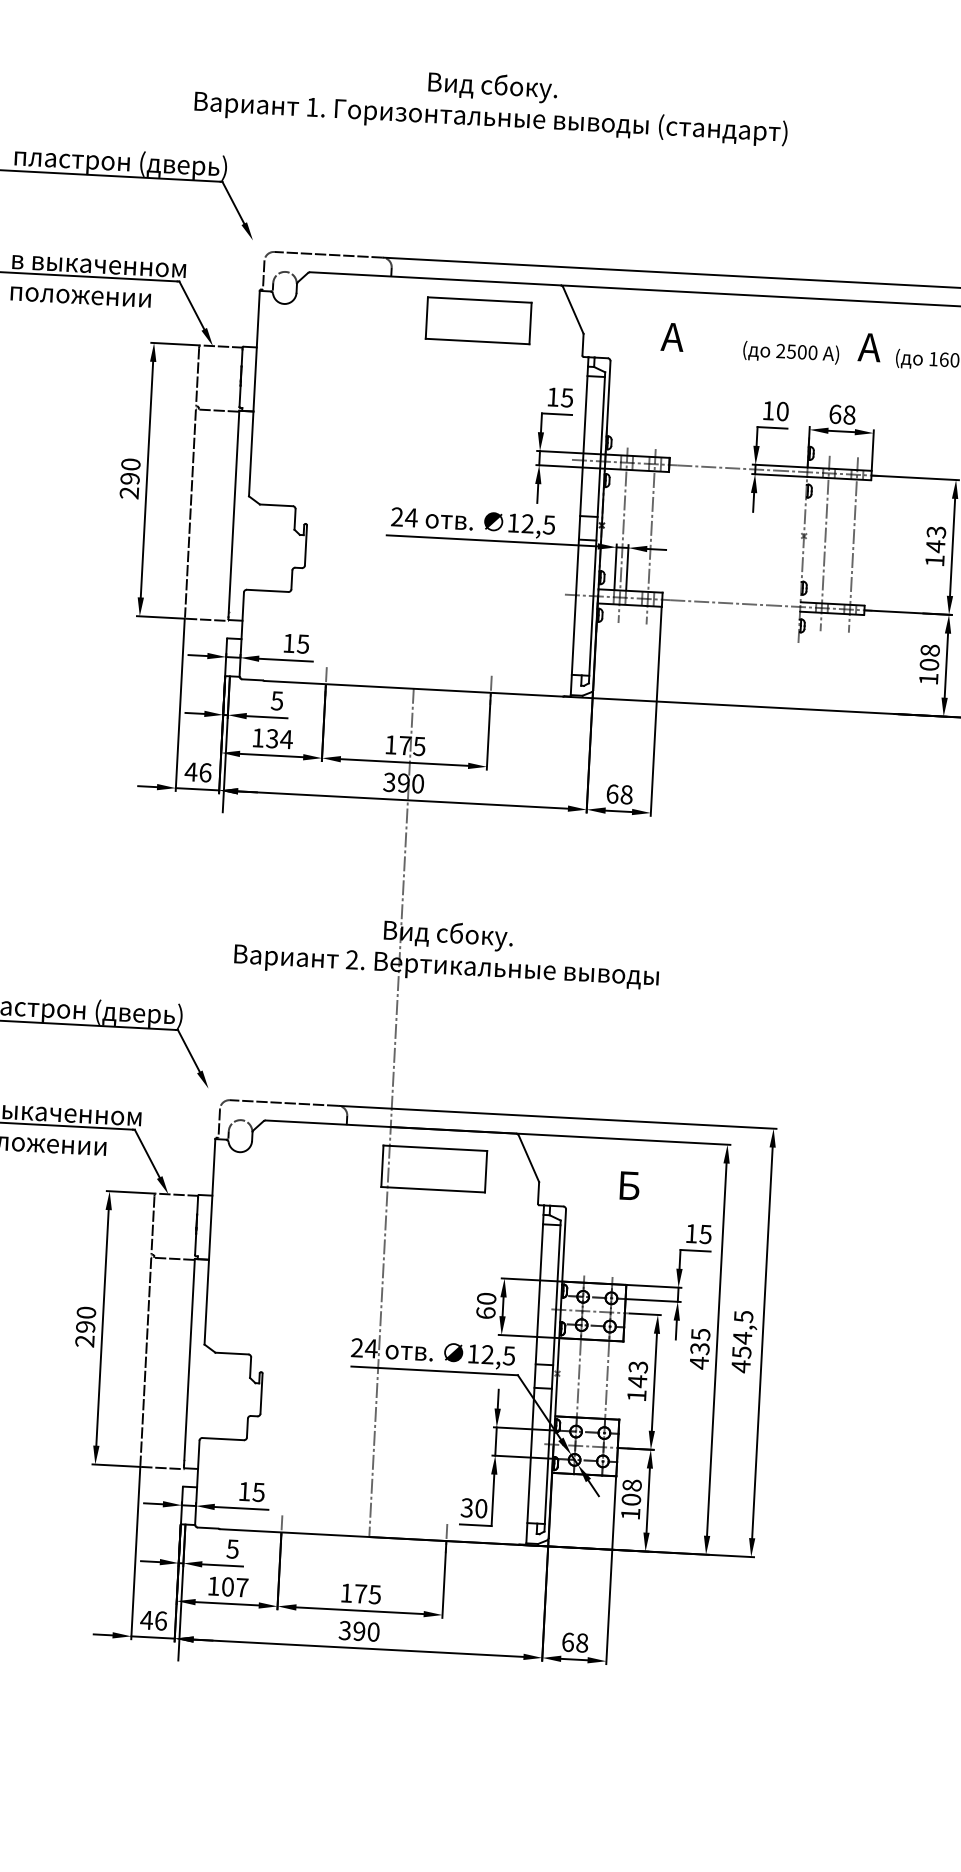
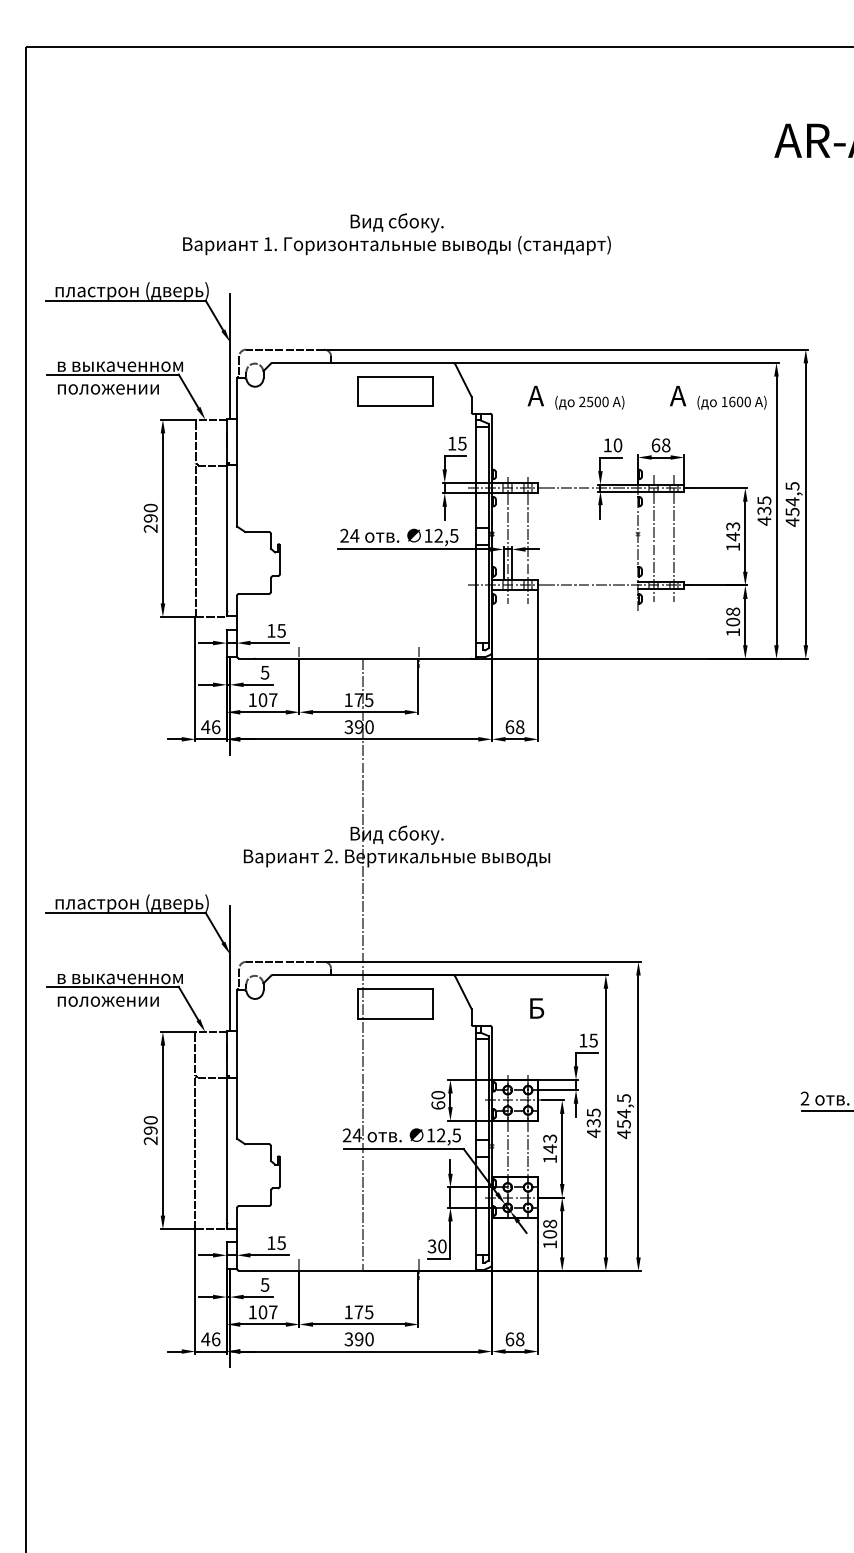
line: (252, 260) -> (230, 356), added
text: (790, 352) -> (589, 402), moved
text: (278, 738) -> (267, 699), 134 -> 107
line: (207, 1108) -> (230, 968), added

